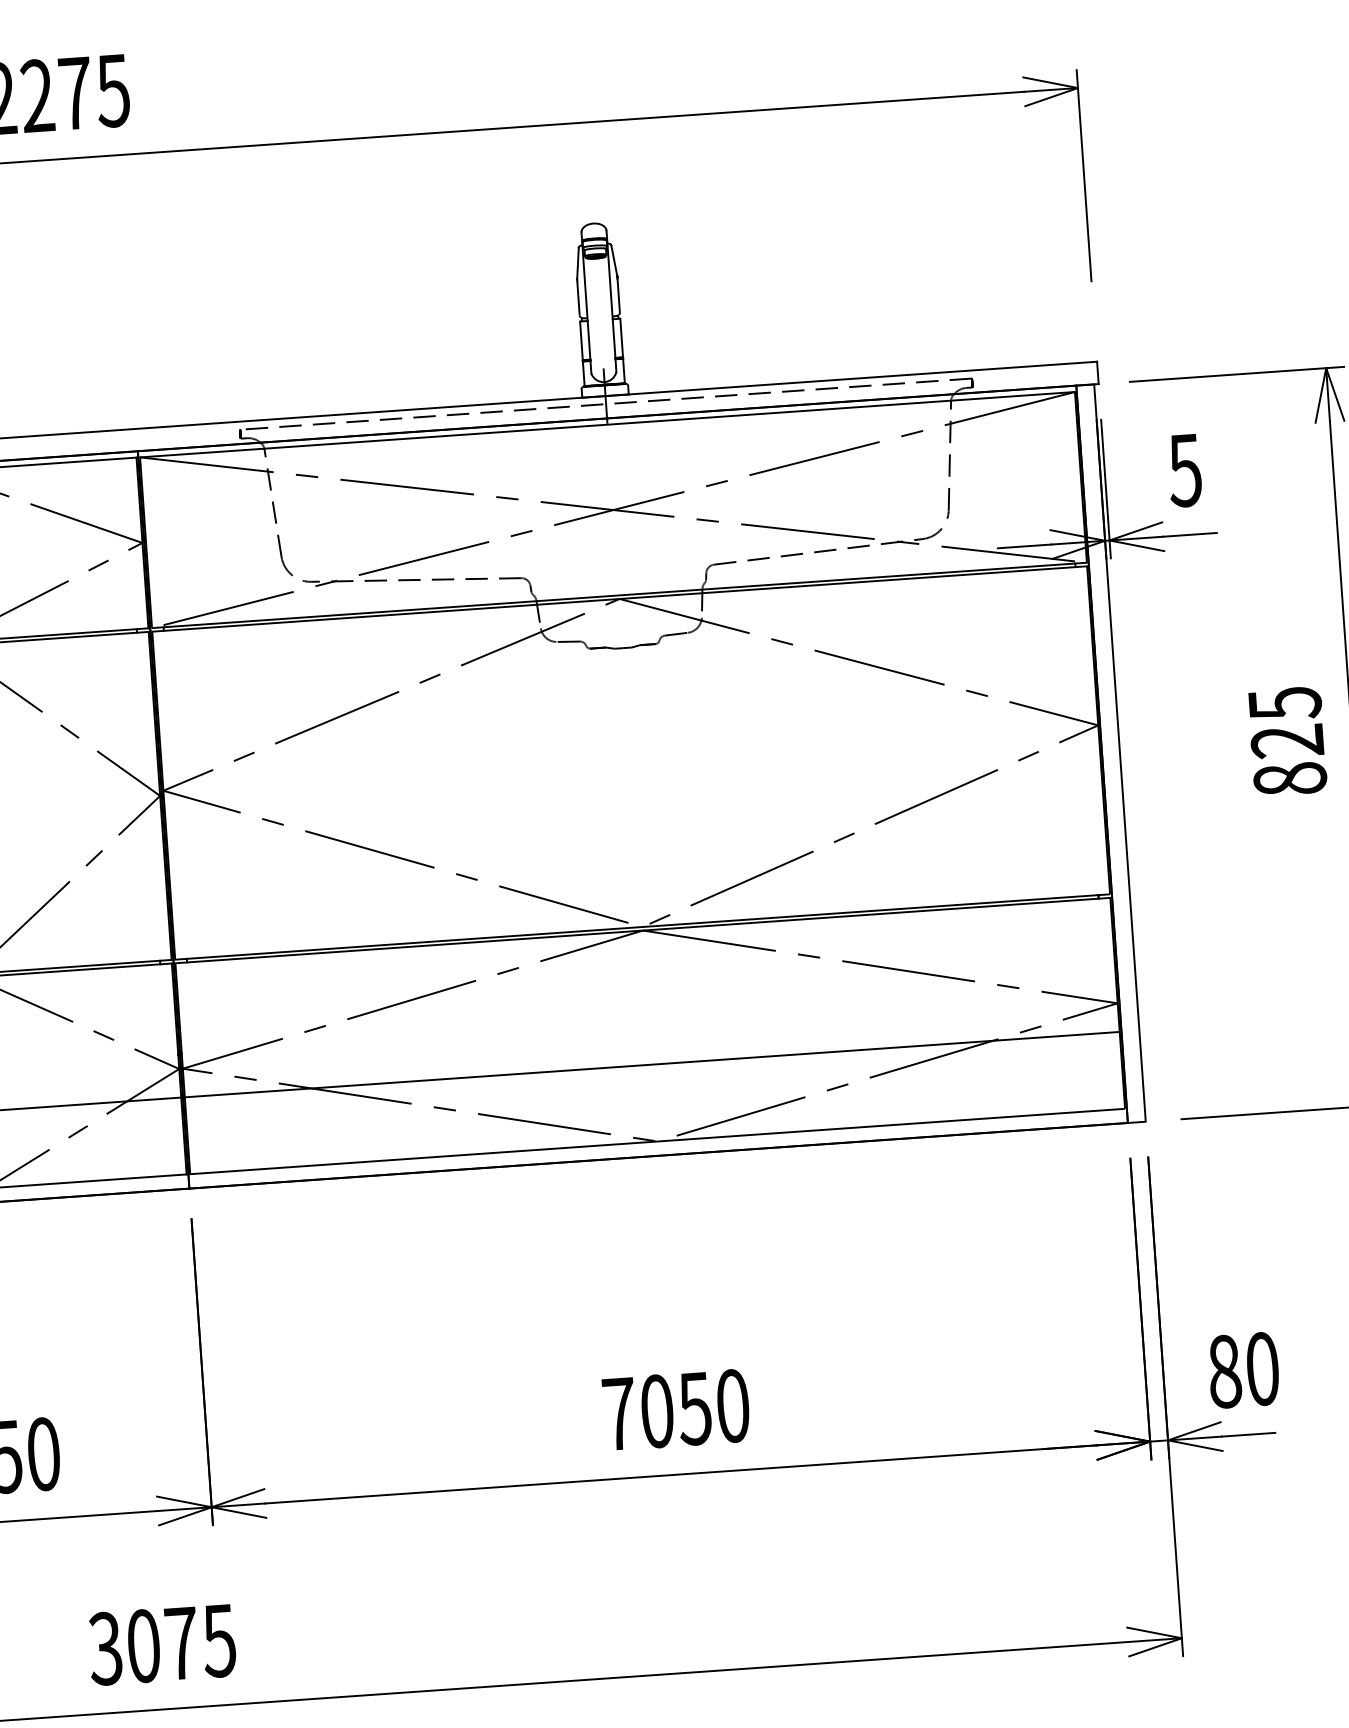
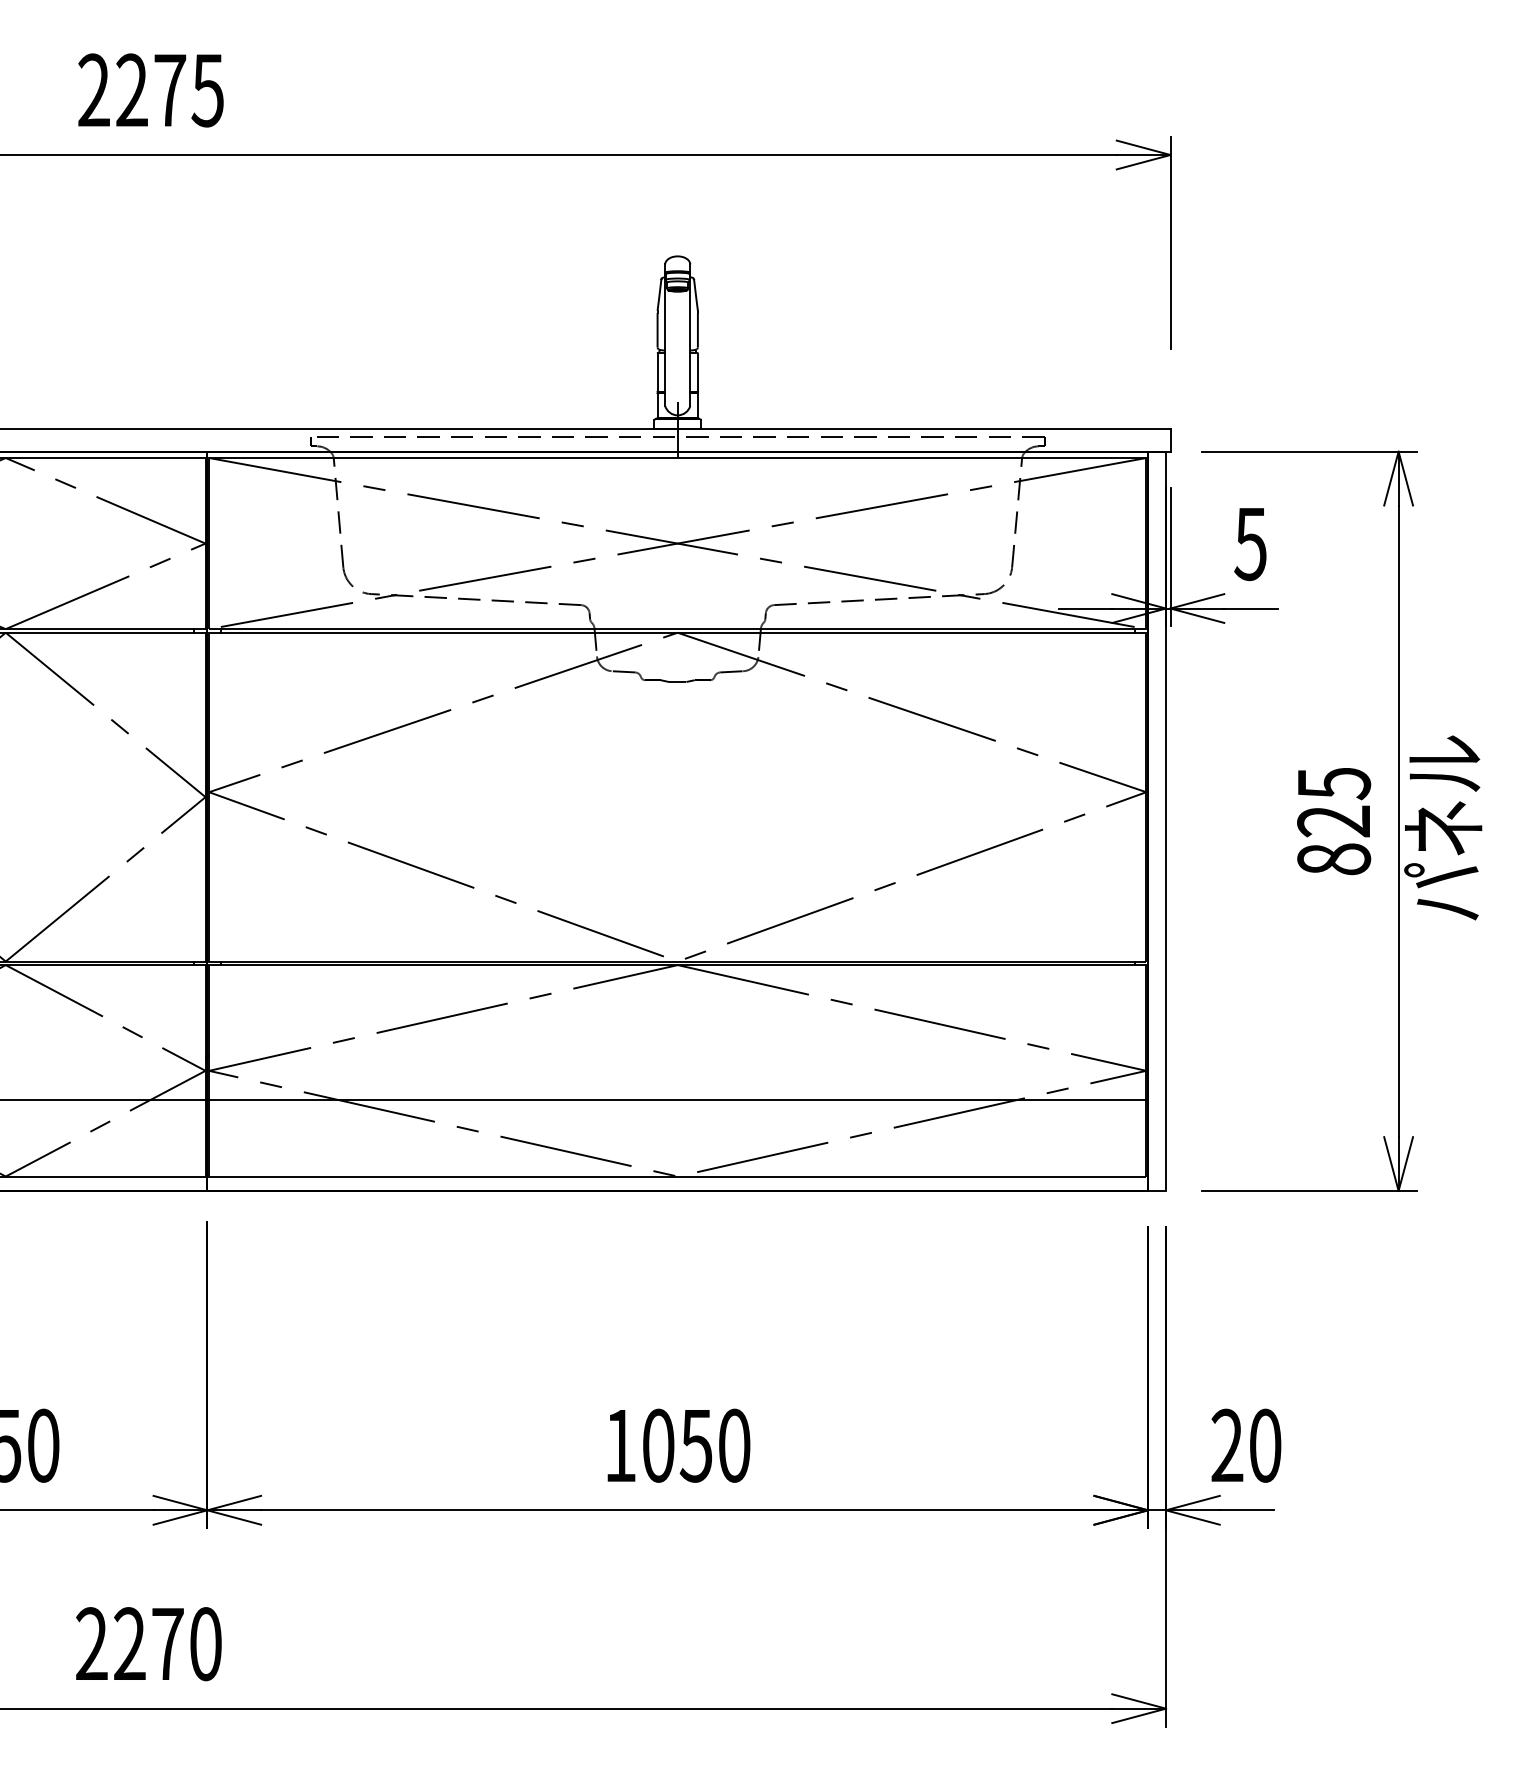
text: (1224, 1371) -> (1227, 1445), 80 -> 20
text: (619, 1413) -> (620, 1445), 7050 -> 1050
text: (162, 1645) -> (148, 1644), 3075 -> 2270

